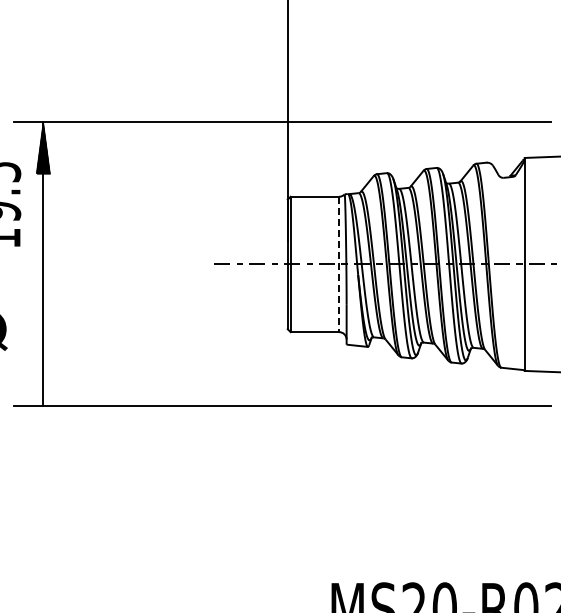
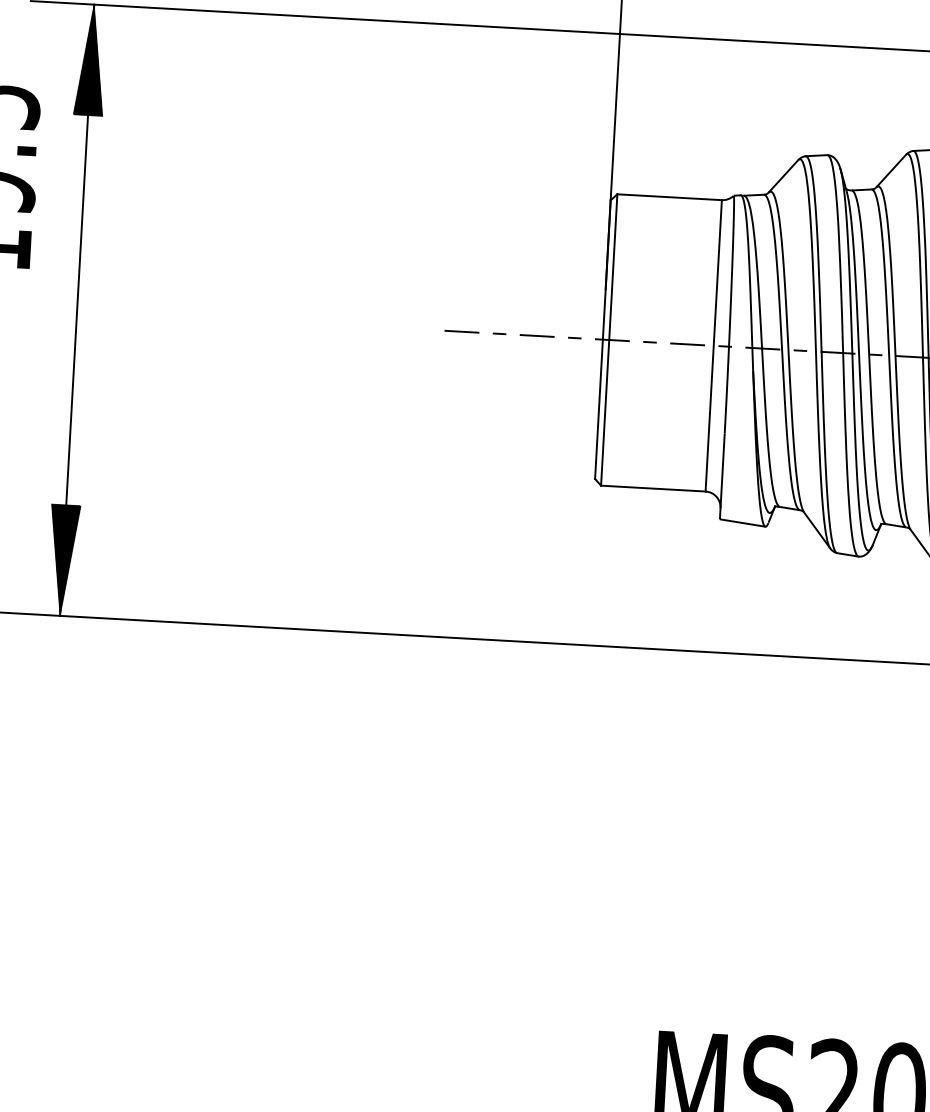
line: (339, 264) -> (714, 345), dashed -> solid
hatch: (43, 380) -> (63, 559), added

